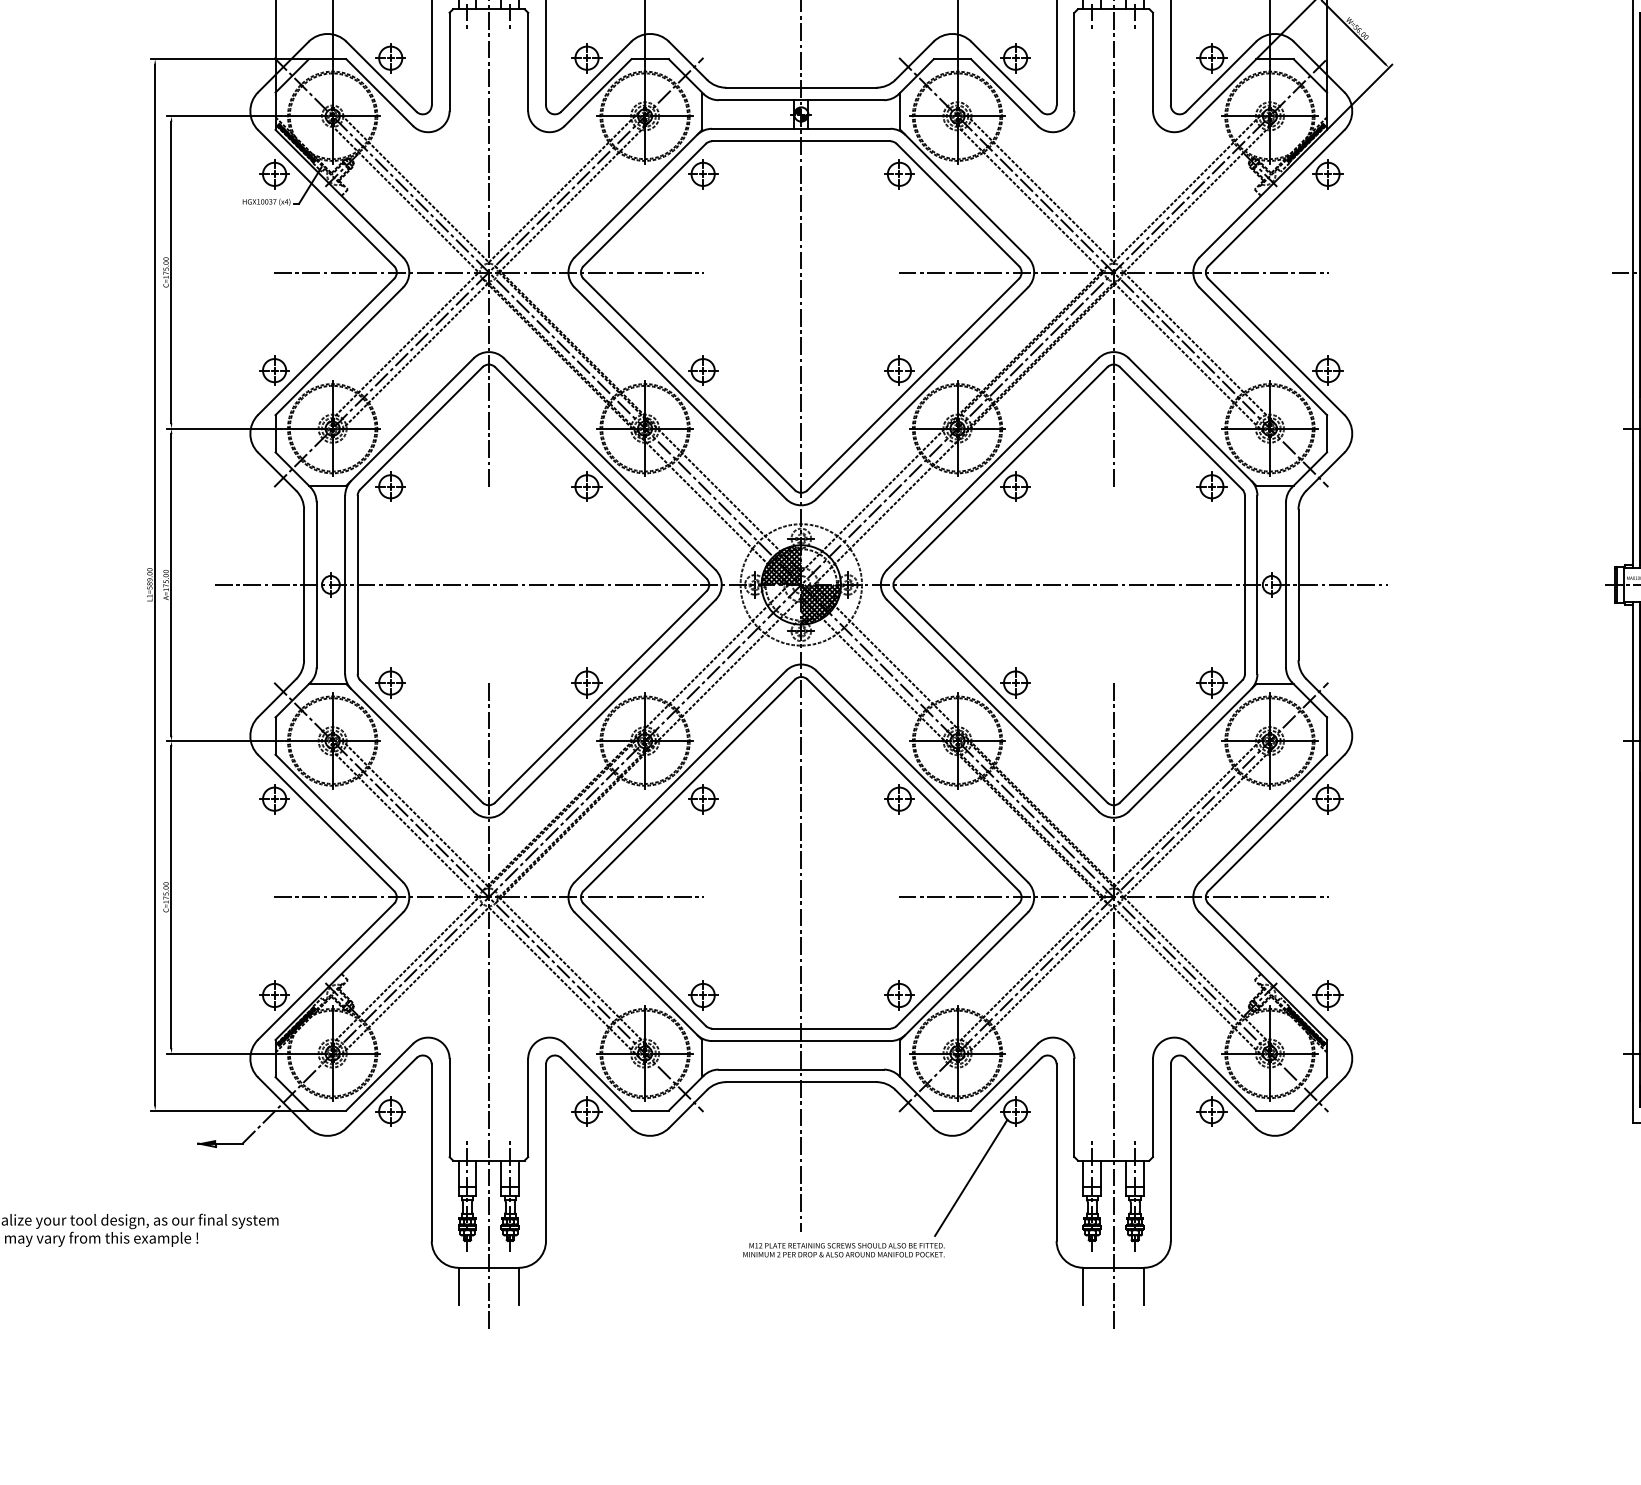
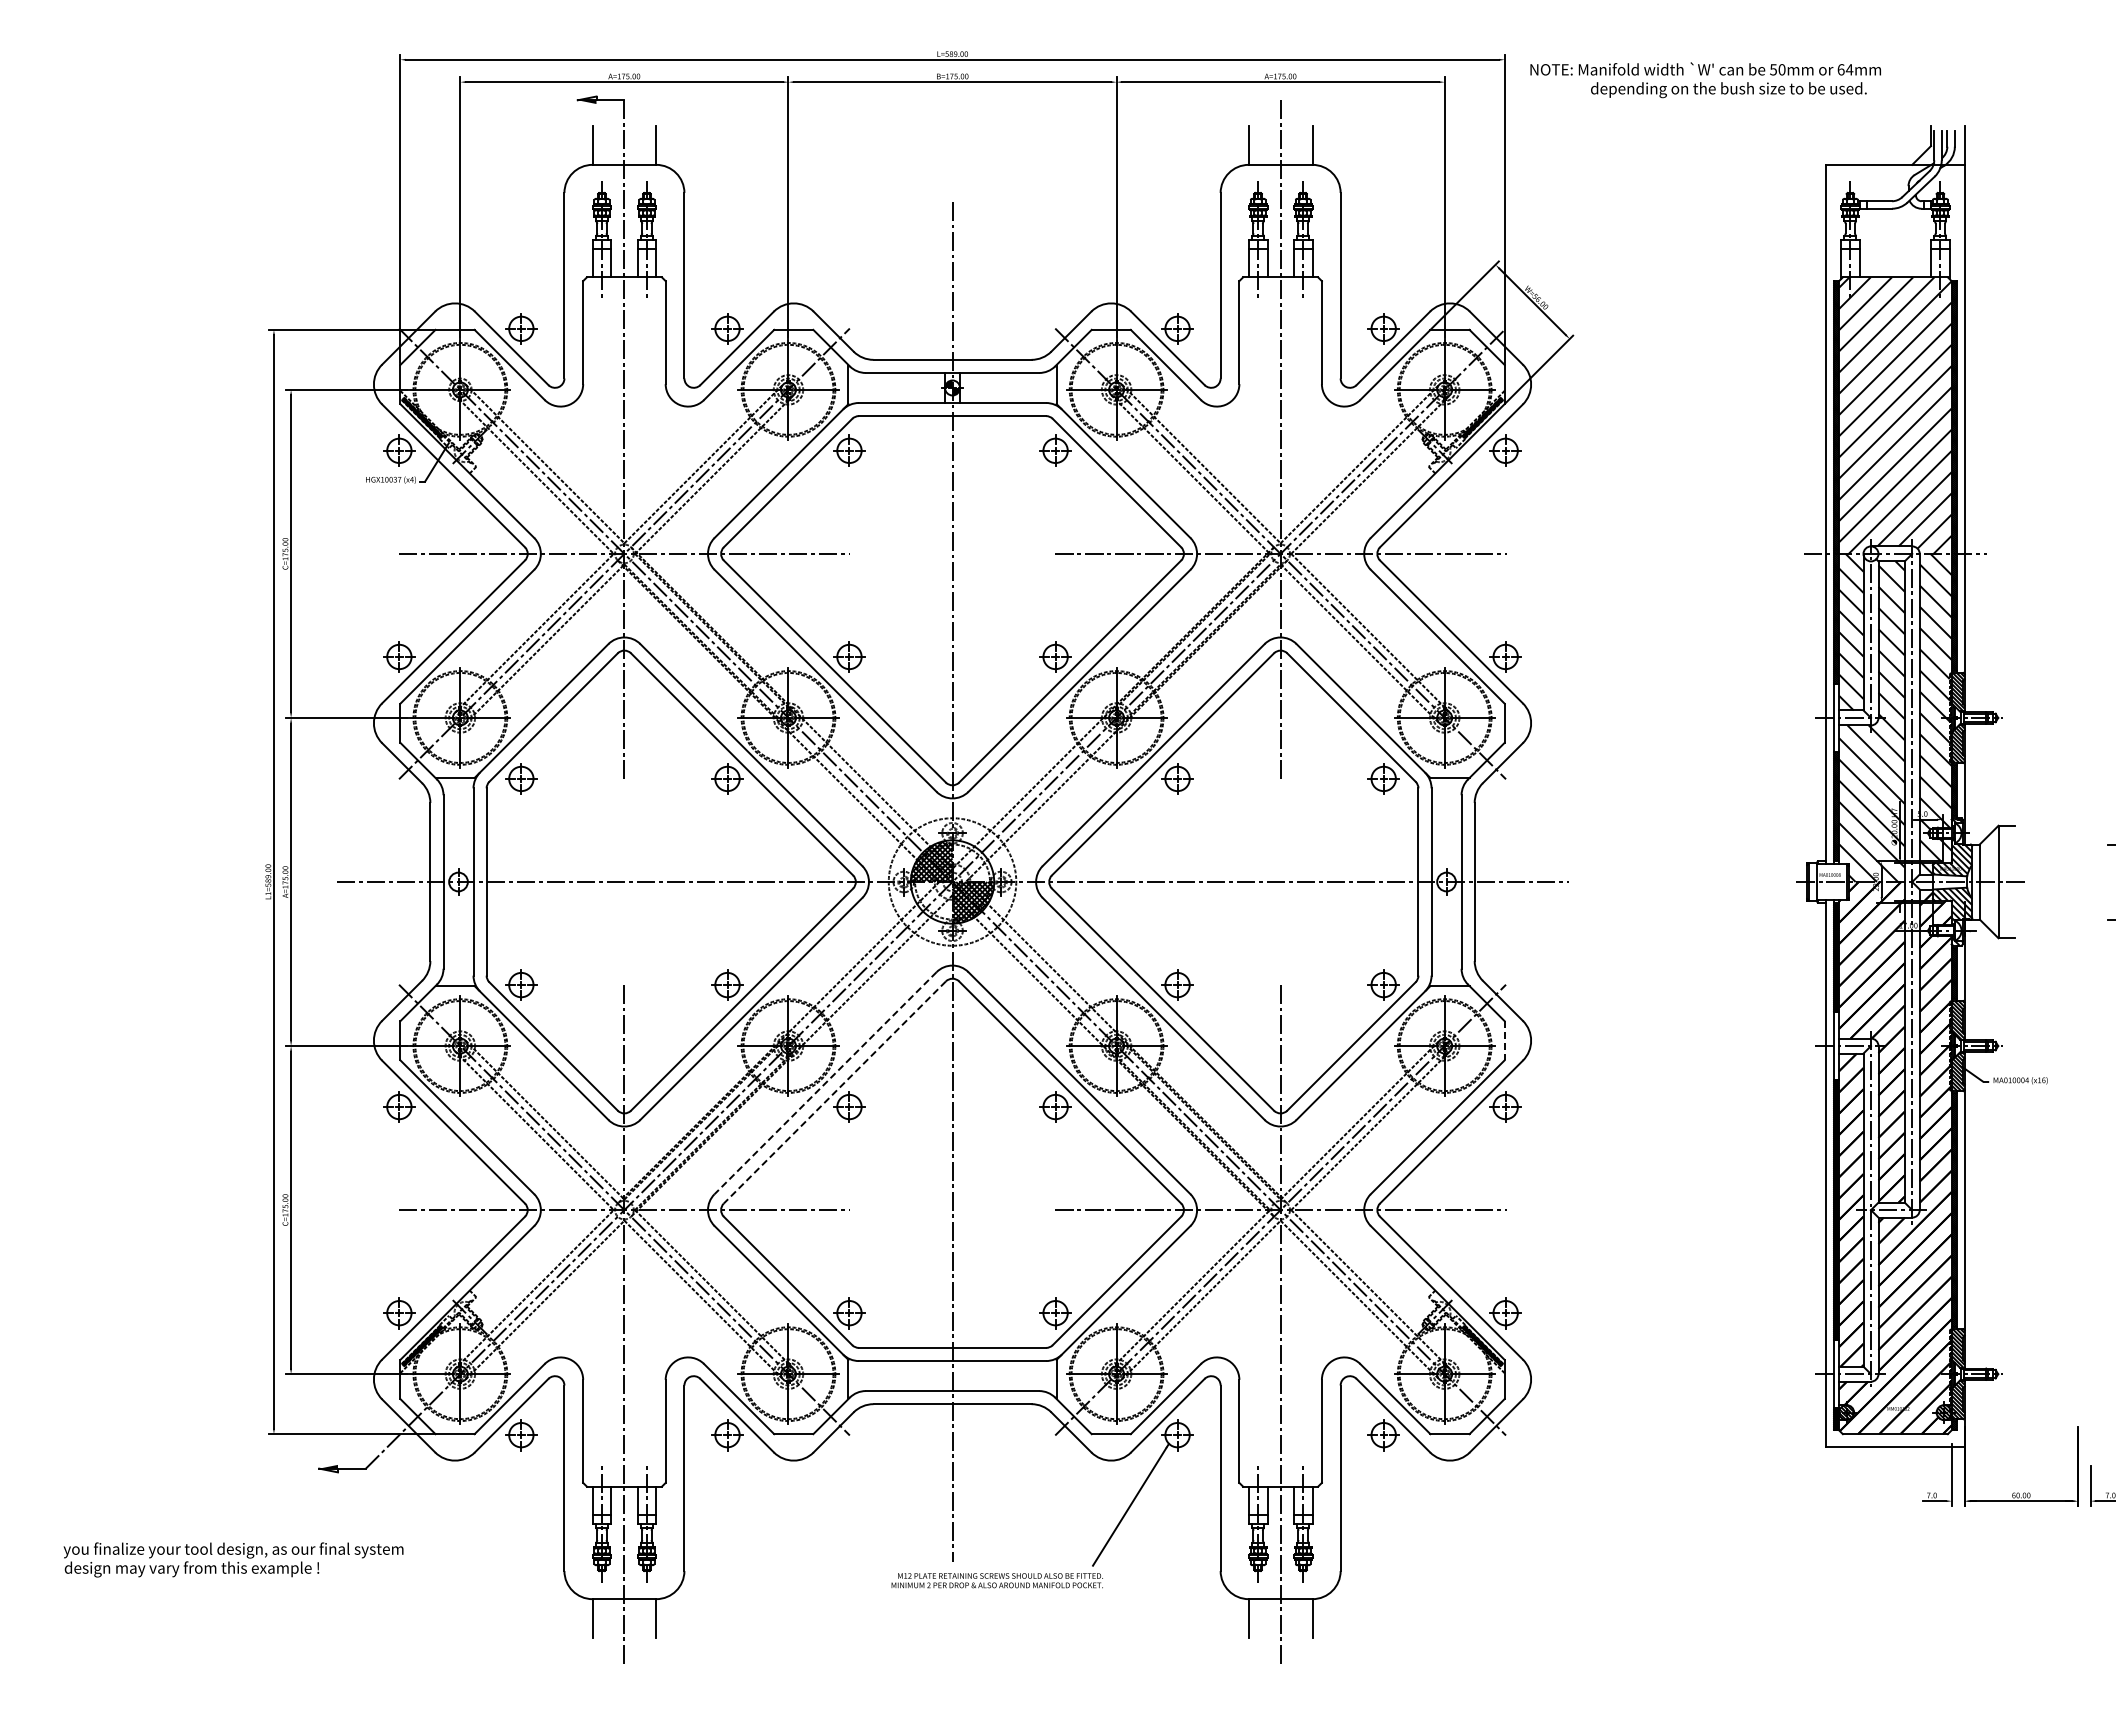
line: (1326, 735) -> (1504, 1040), solid -> dashed
line: (680, 776) -> (825, 1083), solid -> dashed
line: (688, 785) -> (834, 1092), solid -> dashed

